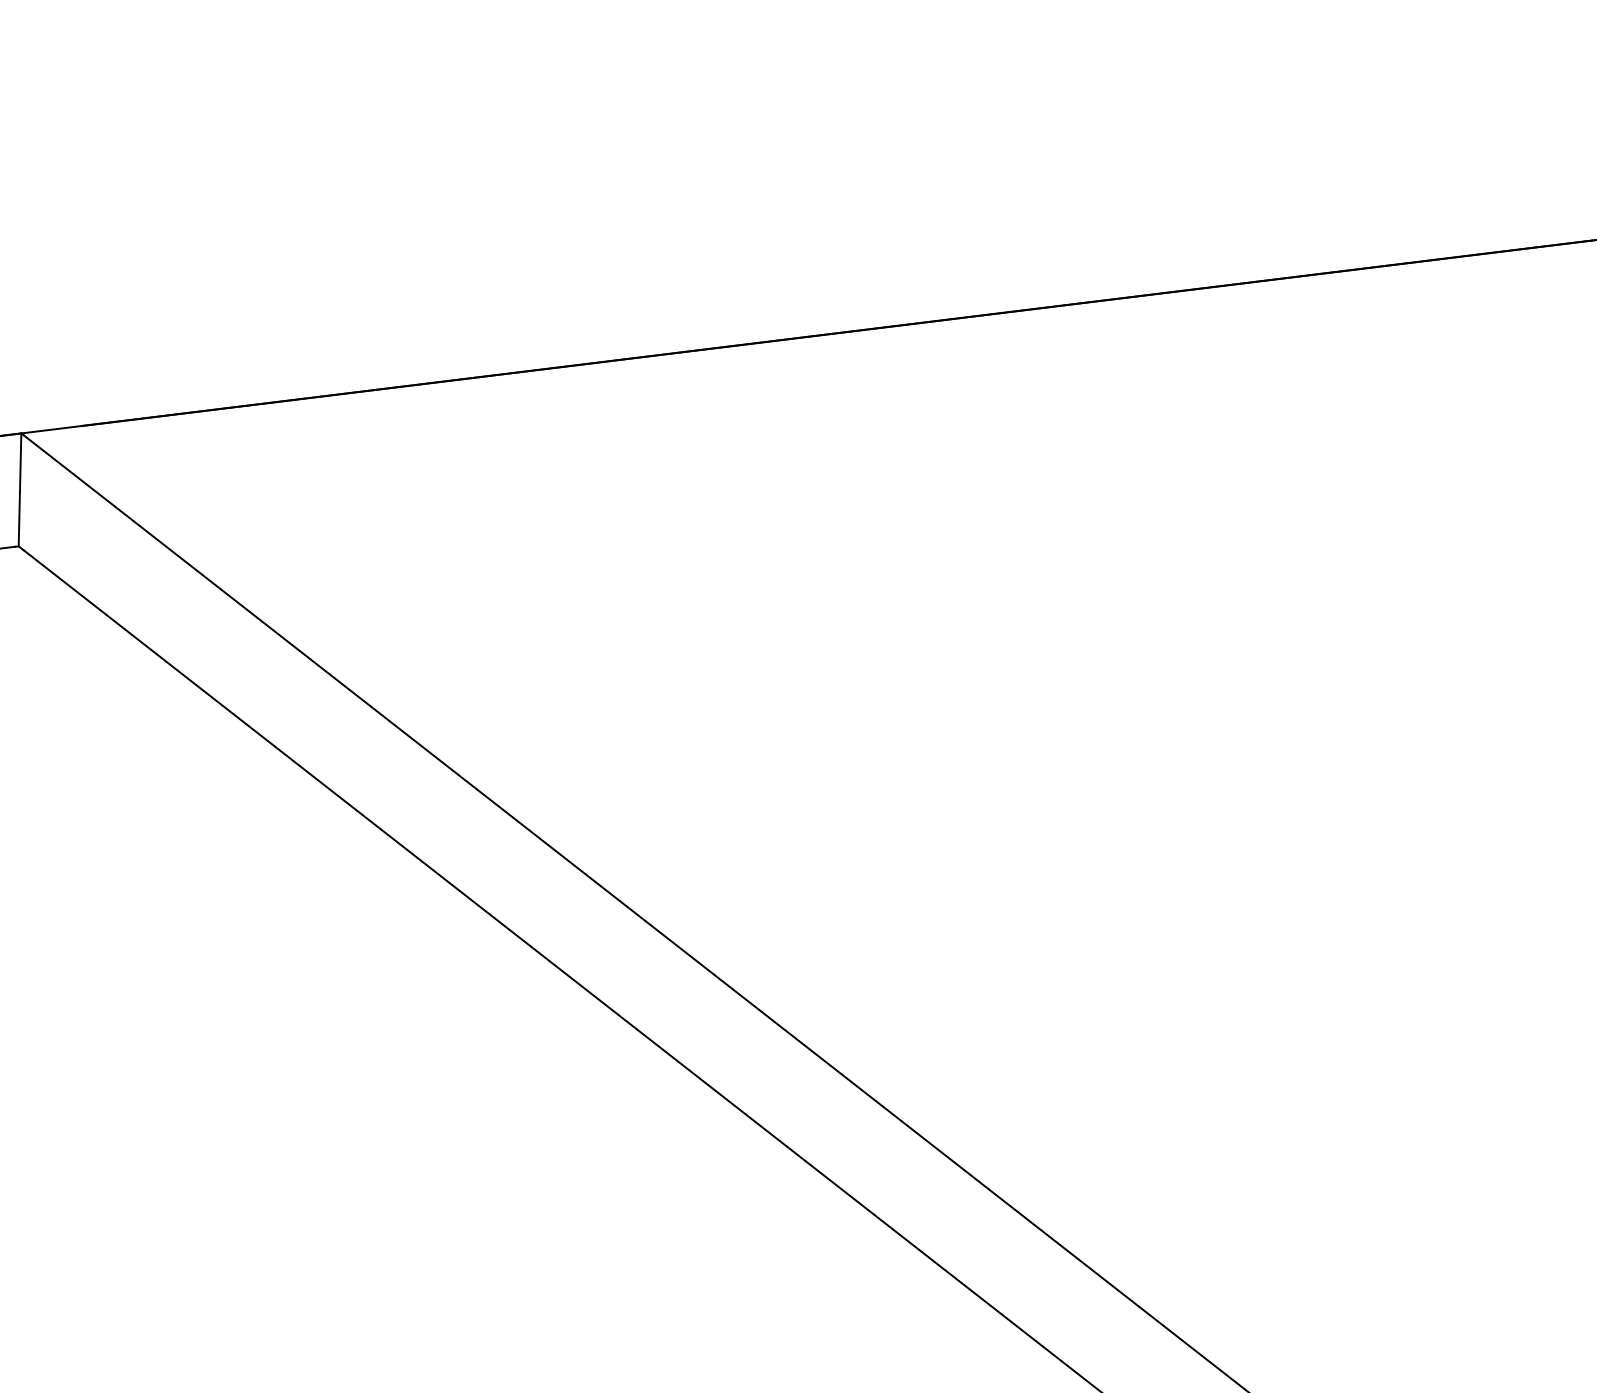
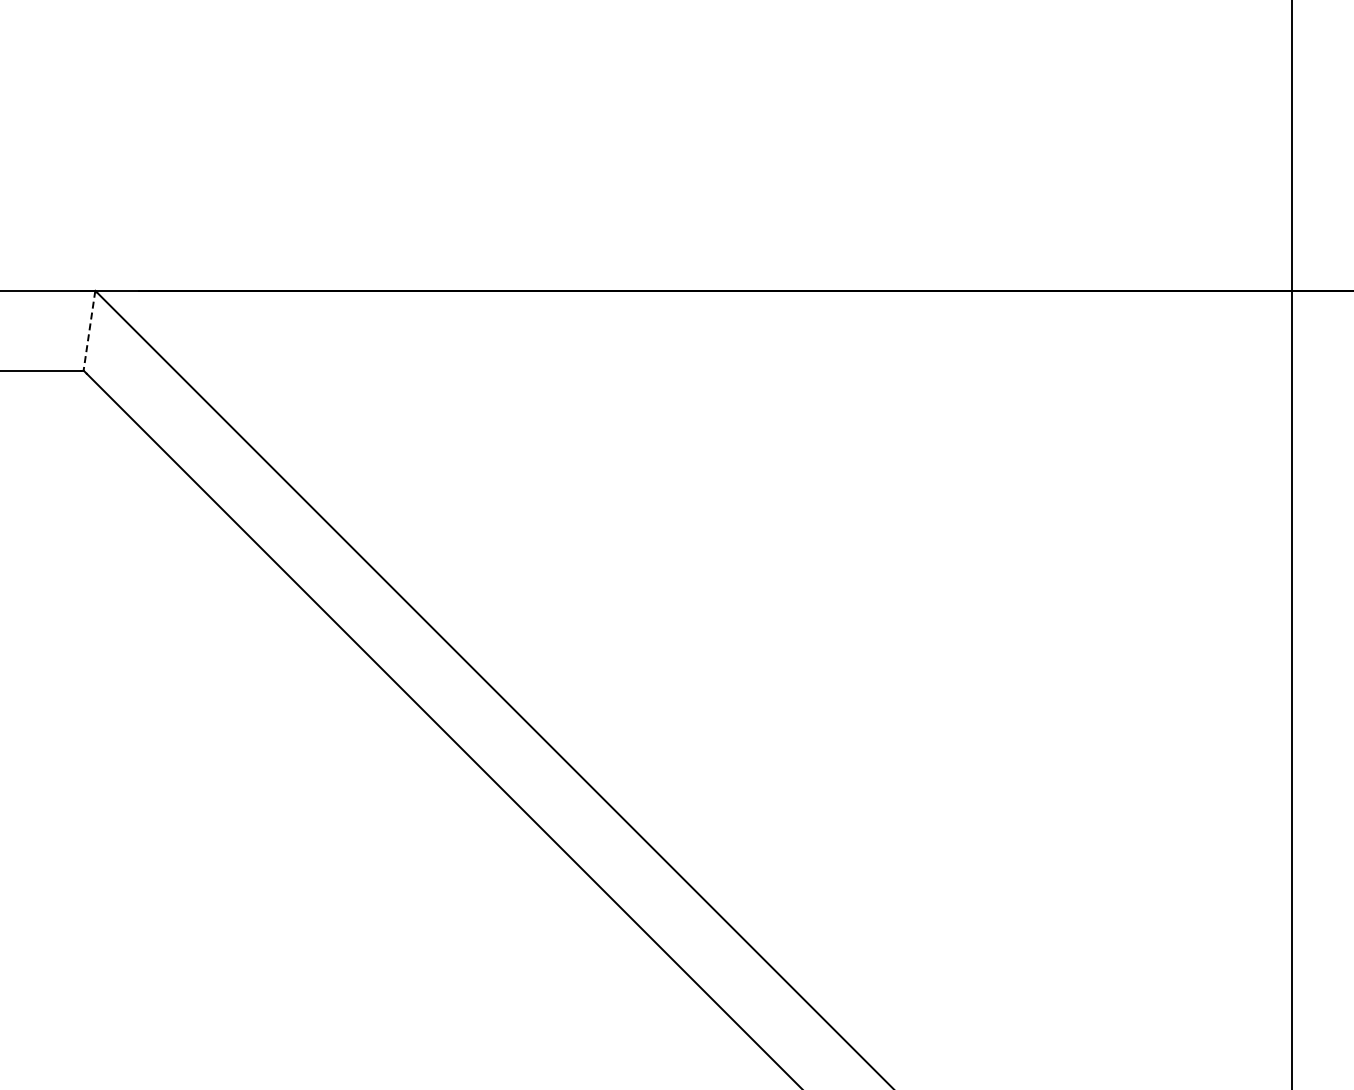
line: (20, 490) -> (89, 331), solid -> dashed

